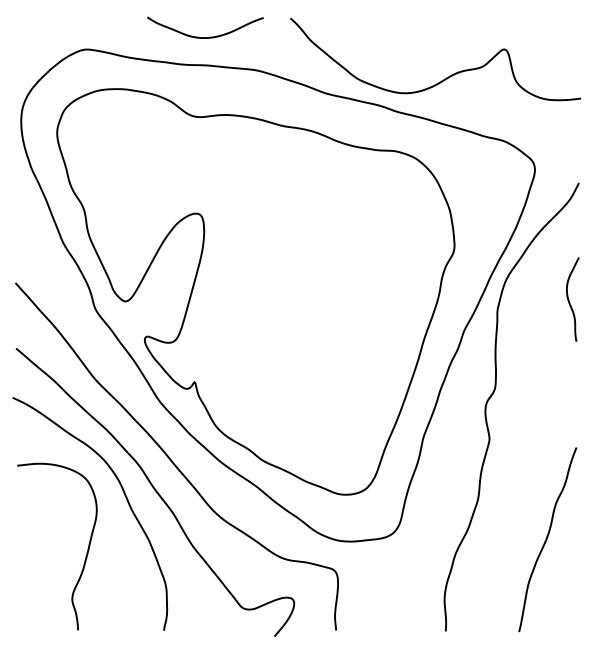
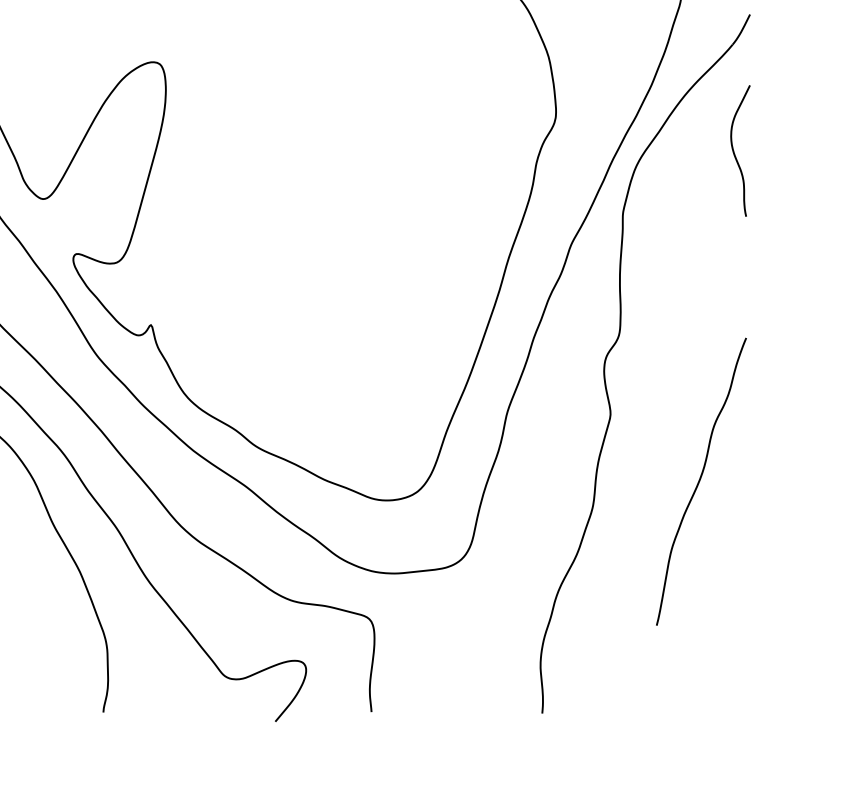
curve: (569, 299) -> (735, 150), moved
curve: (547, 539) -> (700, 481), moved

